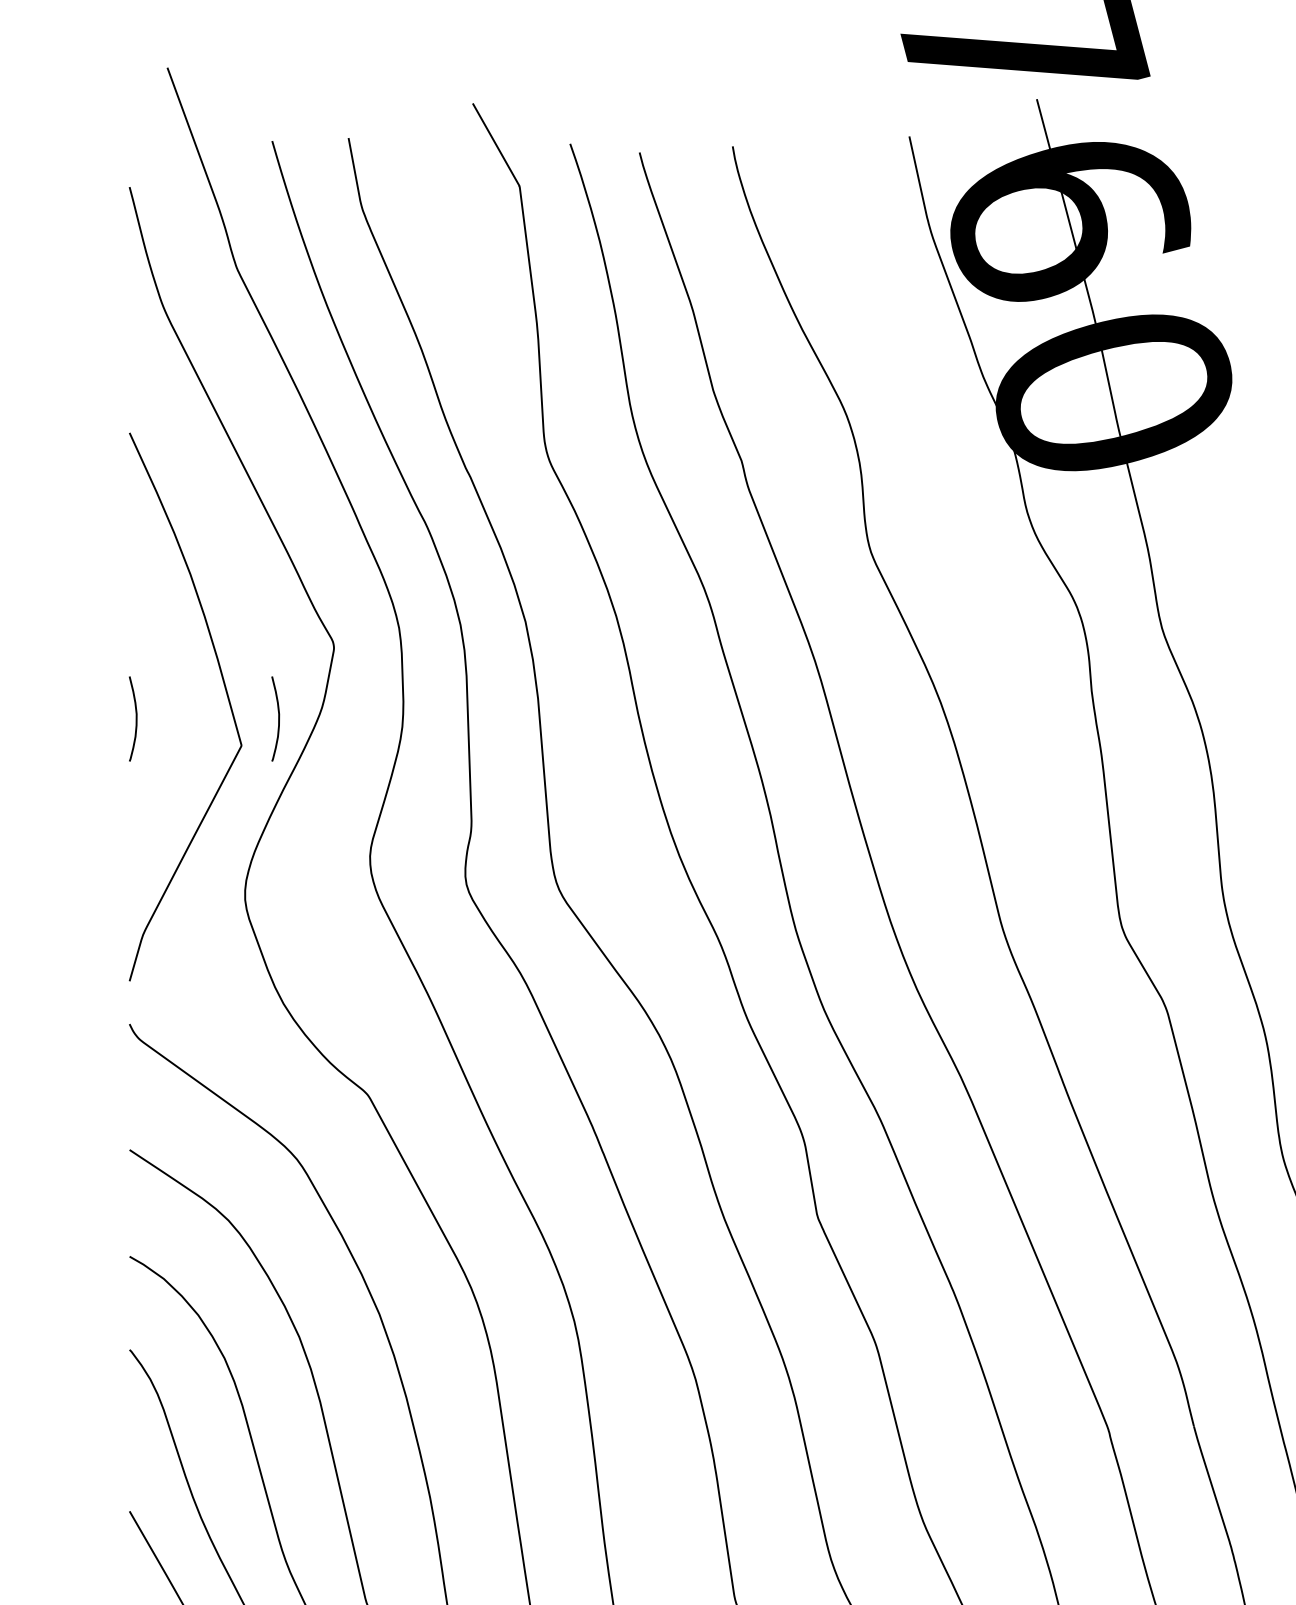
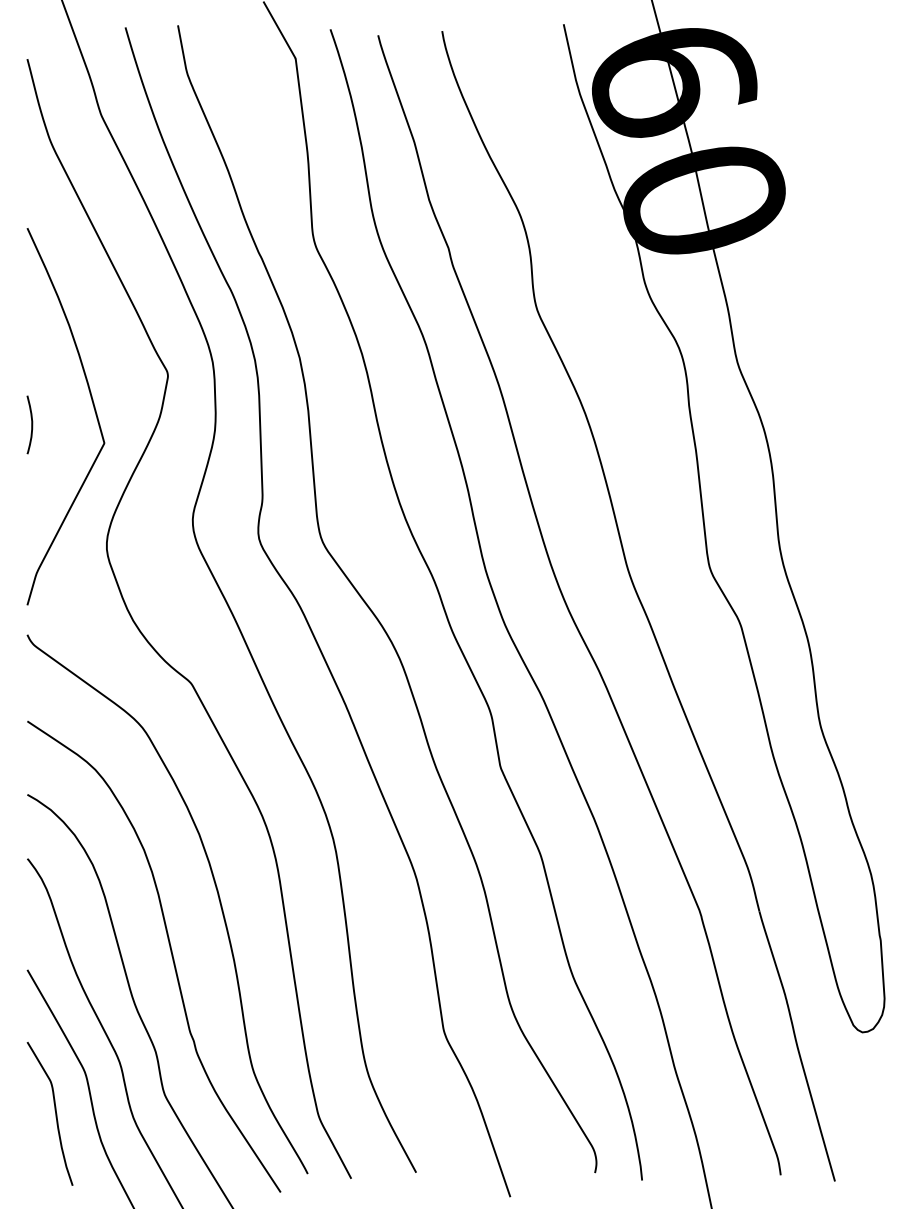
curve: (278, 718) -> (129, 424), removed

